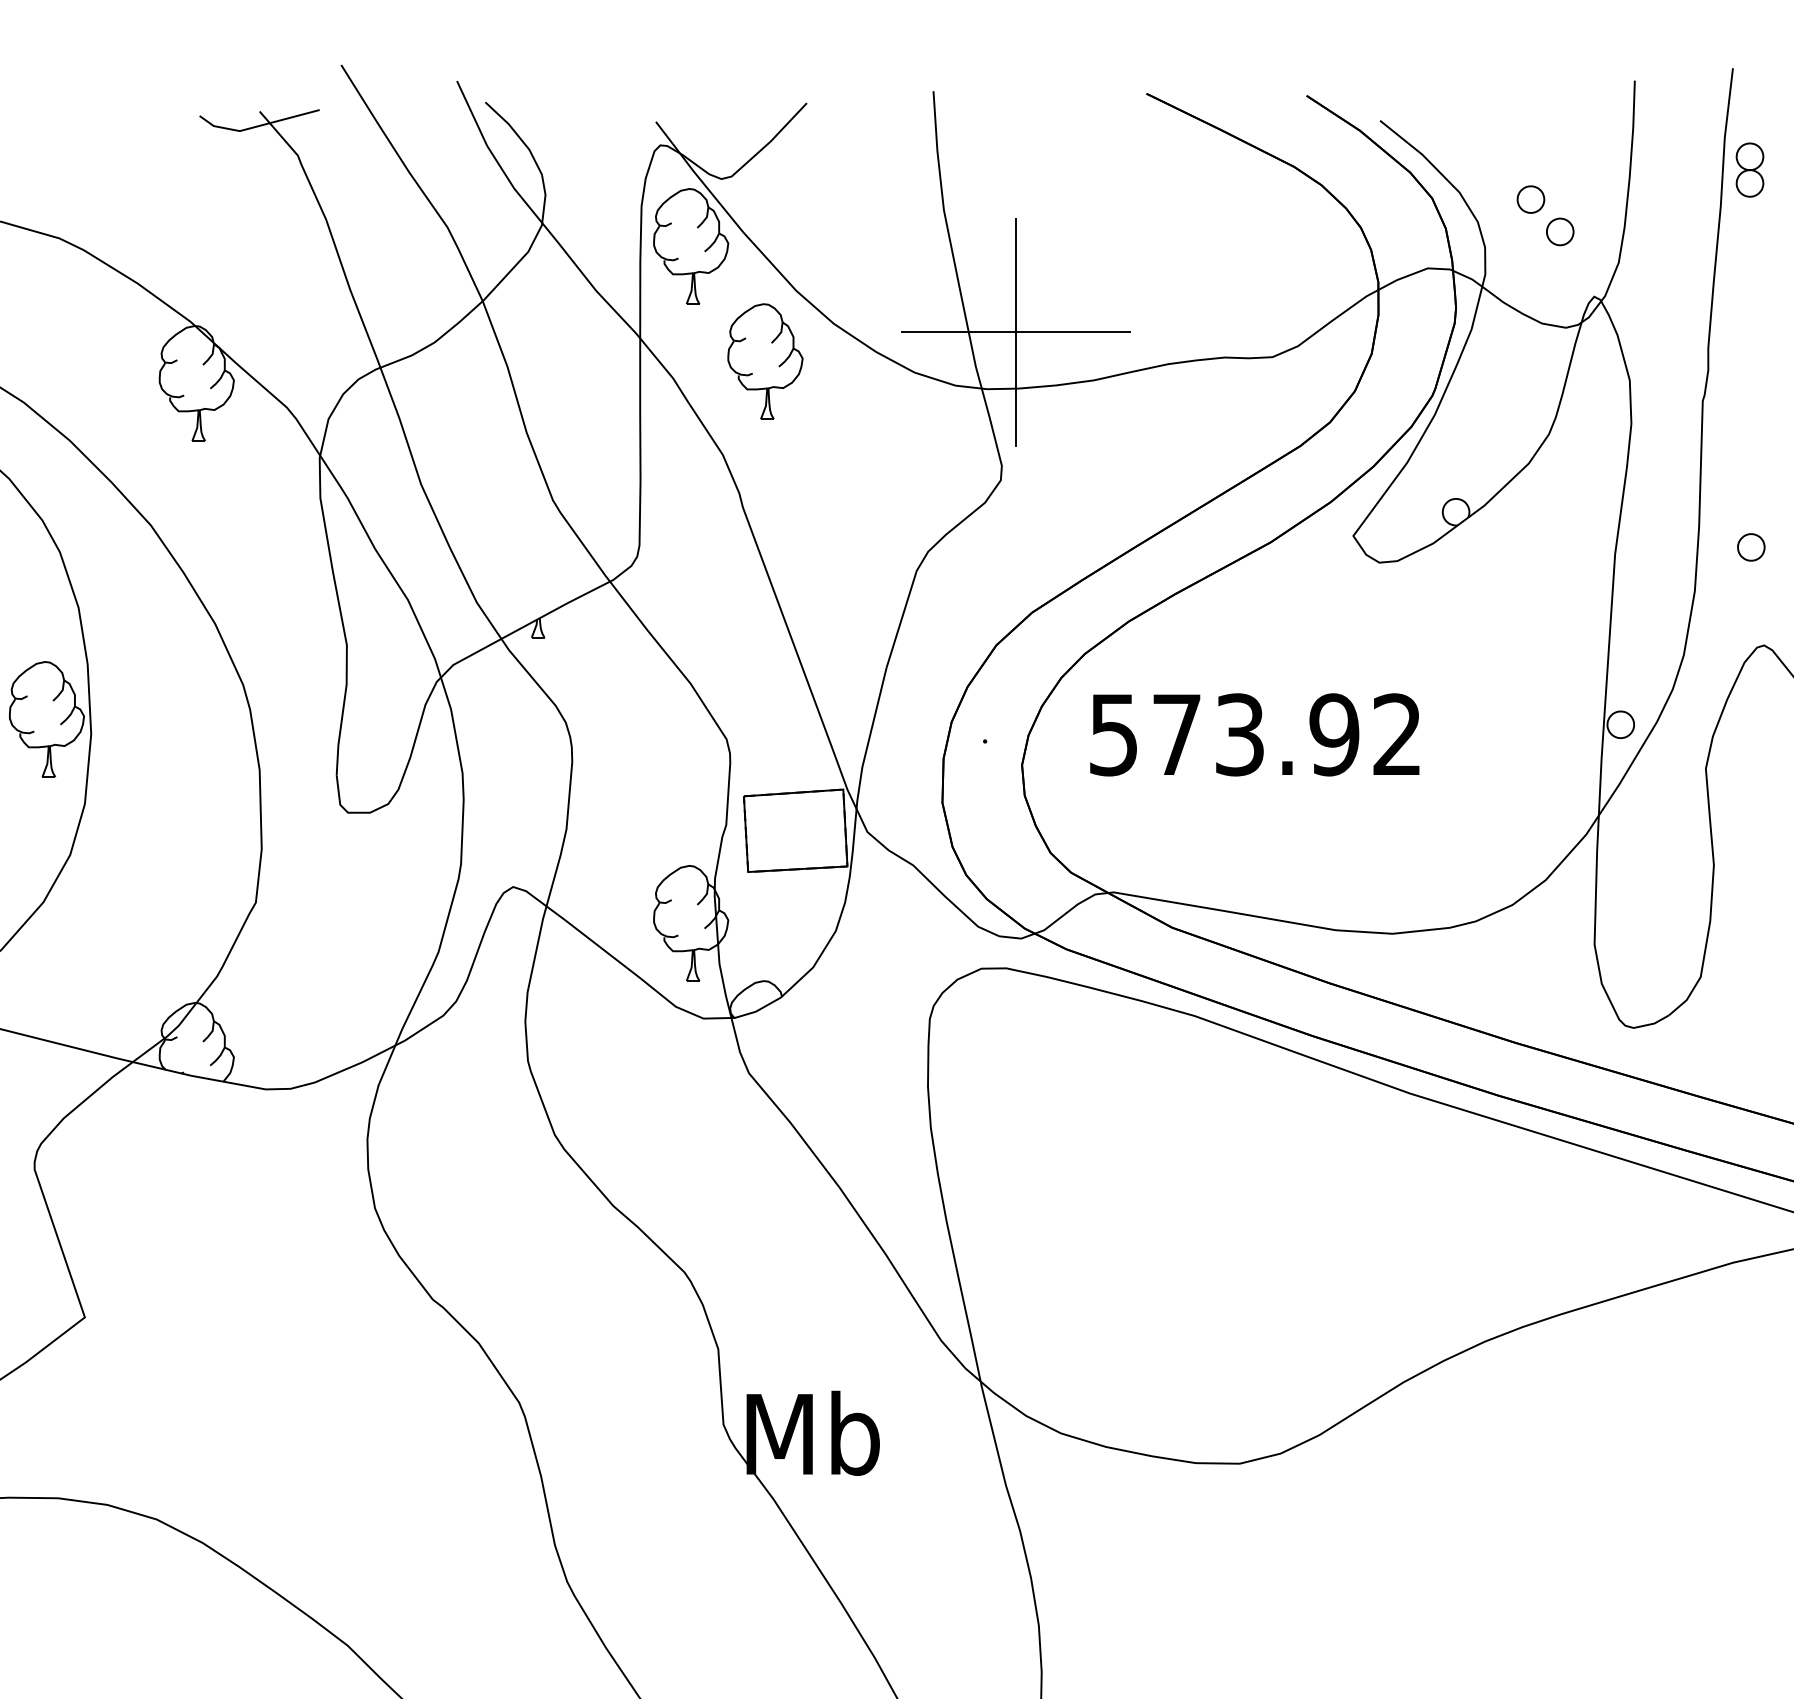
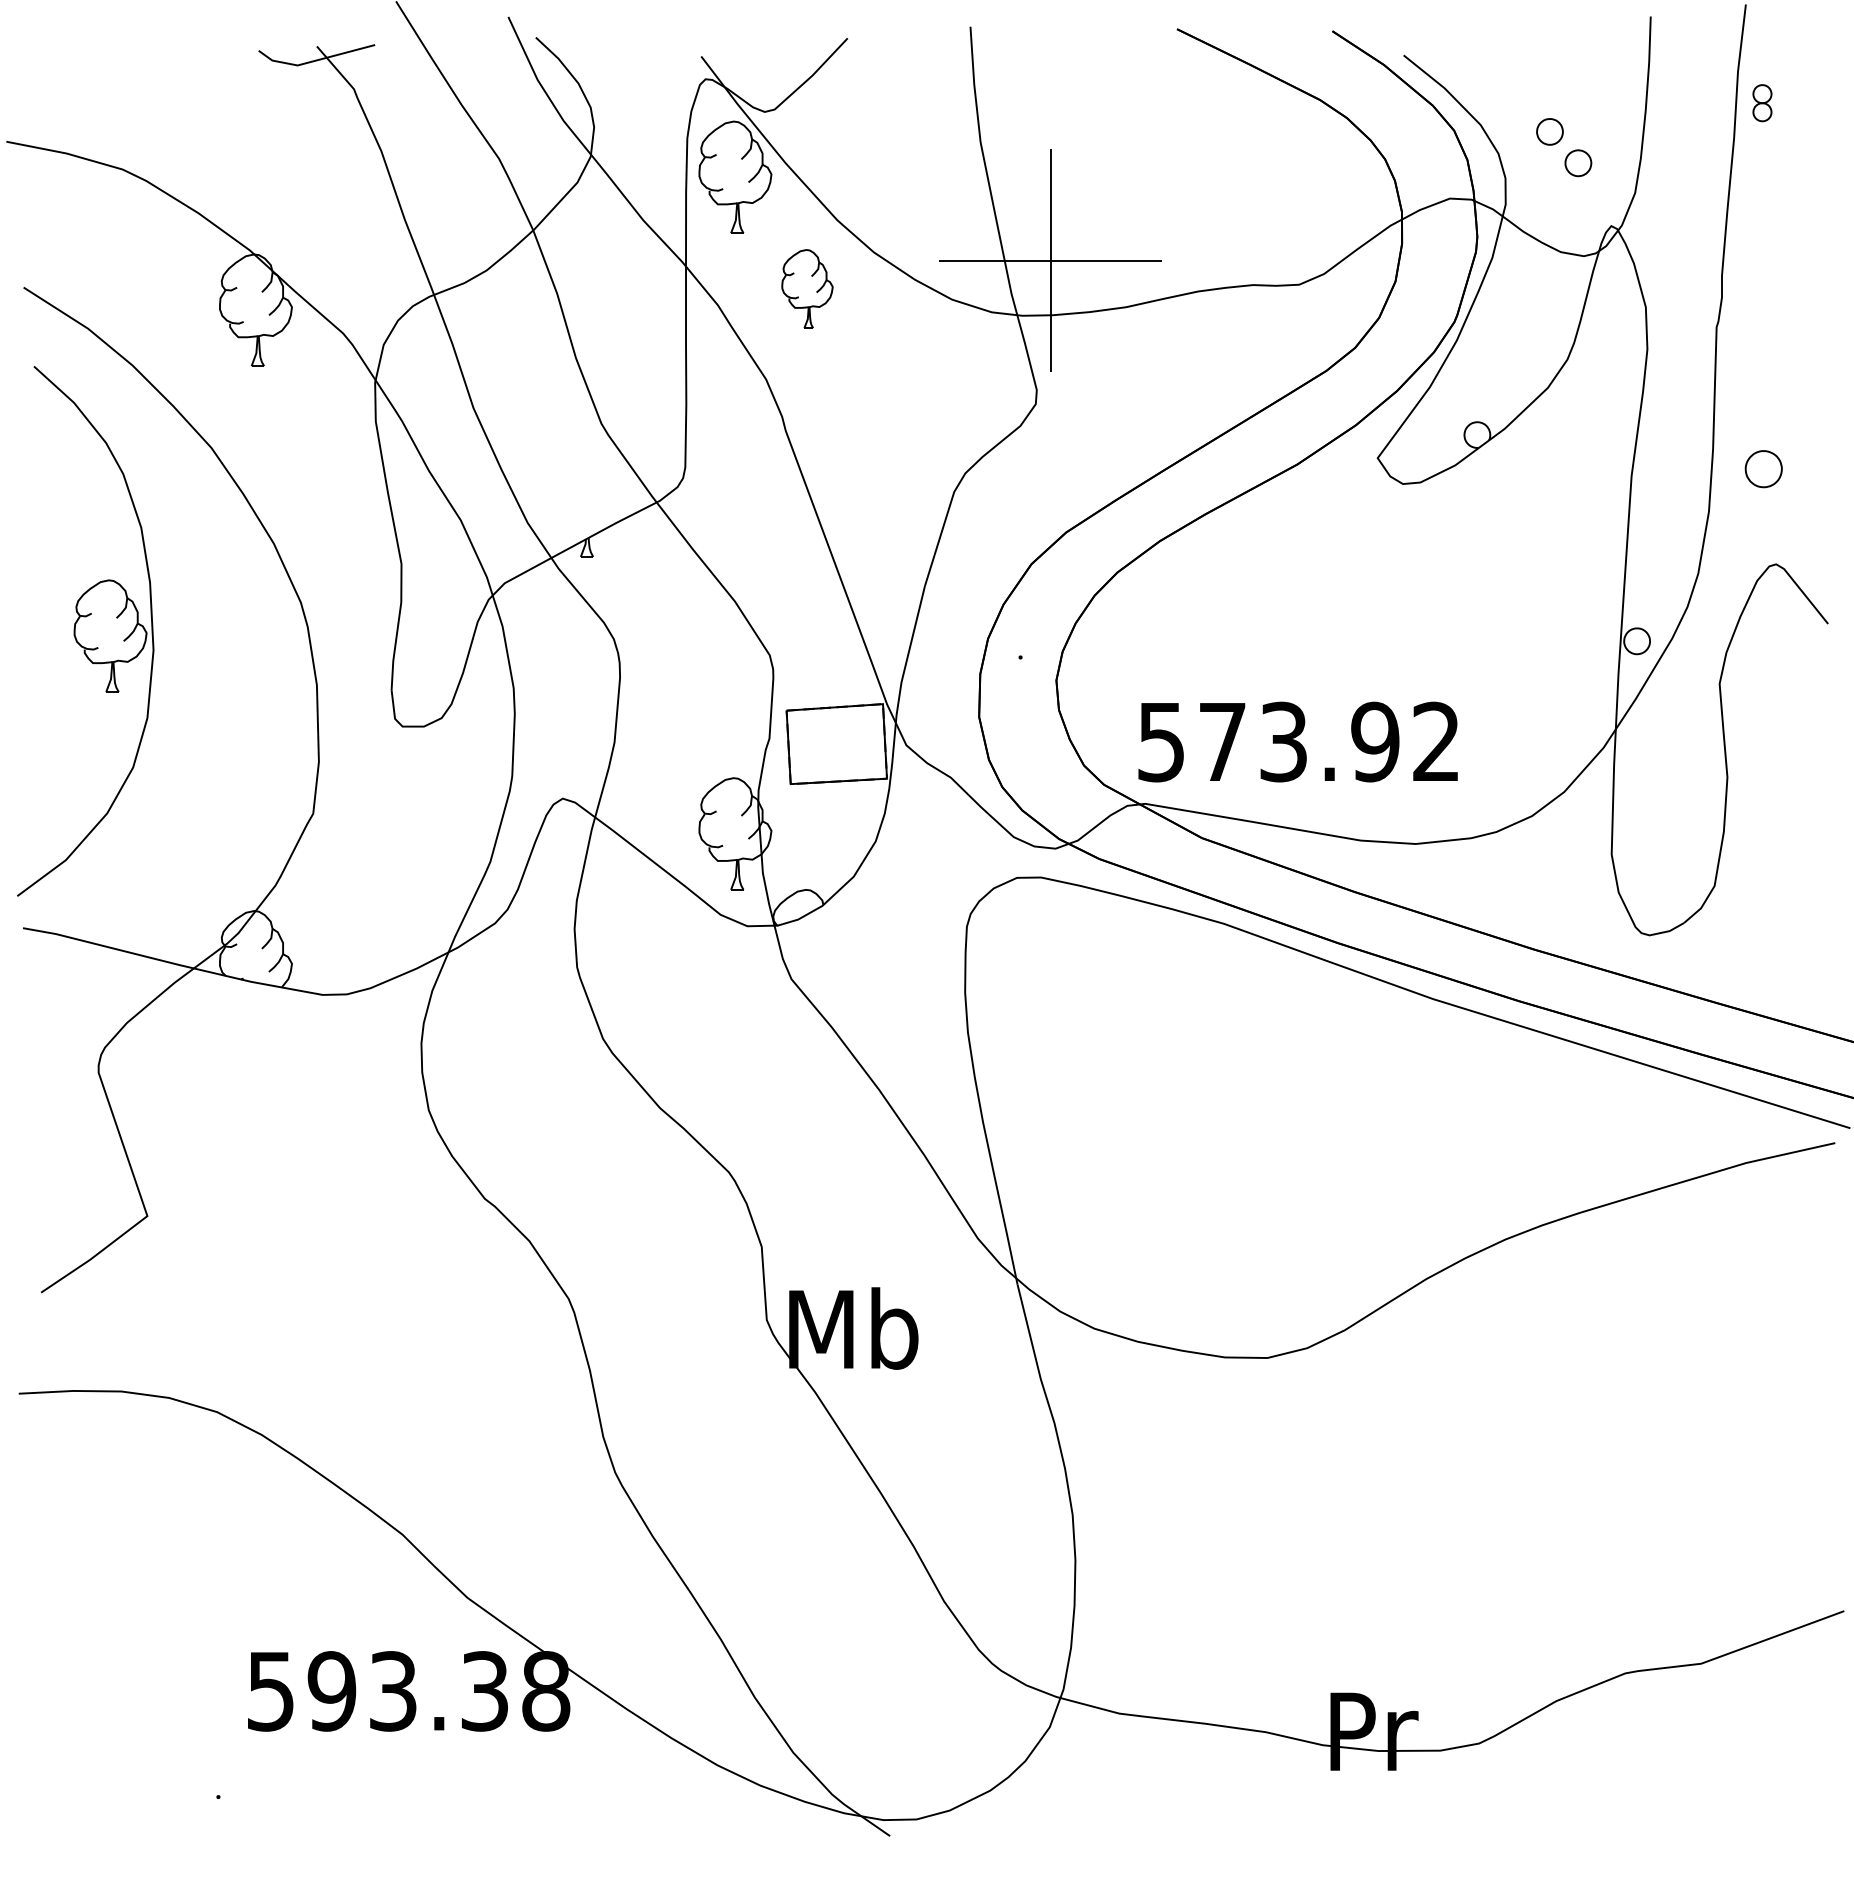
part: (1750, 169) -> (1762, 102), size x0.7
part: (765, 361) -> (807, 288), size x0.7
part: (1751, 547) -> (1763, 469), size x1.4
text: (1254, 734) -> (1297, 741), moved

